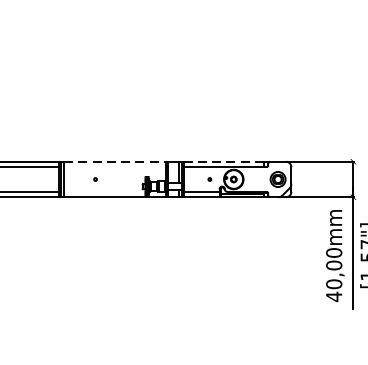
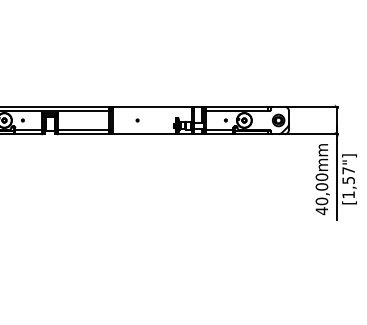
line: (116, 161) -> (153, 106), dashed -> solid
line: (223, 161) -> (236, 106), dashed -> solid

